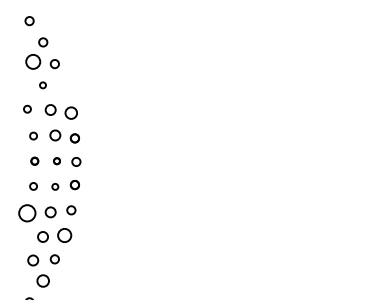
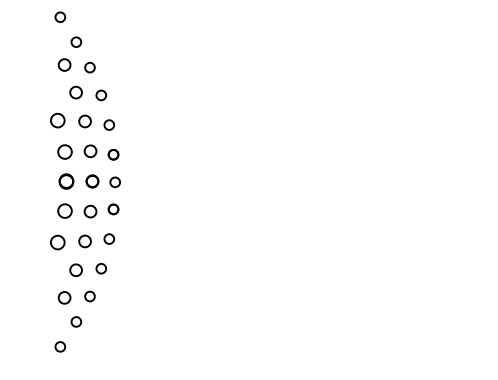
part: (33, 61) -> (64, 64), size x0.71
part: (42, 85) -> (75, 92), size x1.67
part: (63, 87) -> (100, 95), added
part: (27, 109) -> (57, 120), size x1.67
part: (71, 112) -> (109, 124), size x0.71
part: (33, 135) -> (64, 151), size x1.67
part: (34, 161) -> (66, 181), size x1.67
part: (57, 161) -> (92, 181), size x1.67
part: (33, 185) -> (64, 210), size x1.67
part: (55, 186) -> (90, 211), size x1.67
part: (27, 213) -> (57, 242), size x0.71
part: (63, 235) -> (100, 268), size x0.62
part: (43, 280) -> (76, 321), size x0.71

